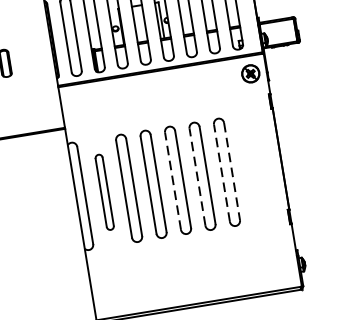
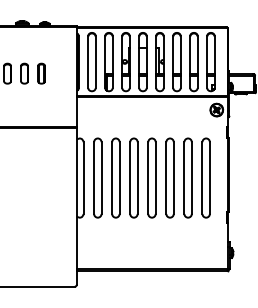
part: (250, 167) -> (205, 177), added
line: (231, 172) -> (191, 178), dashed -> solid
line: (222, 173) -> (184, 178), dashed -> solid
line: (197, 177) -> (166, 178), dashed -> solid
line: (173, 181) -> (148, 178), dashed -> solid
part: (104, 191) -> (97, 177), size x1.43

